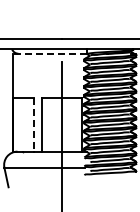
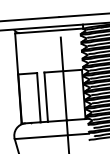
line: (49, 53) -> (48, 30), dashed -> solid
line: (33, 124) -> (38, 97), dashed -> solid

